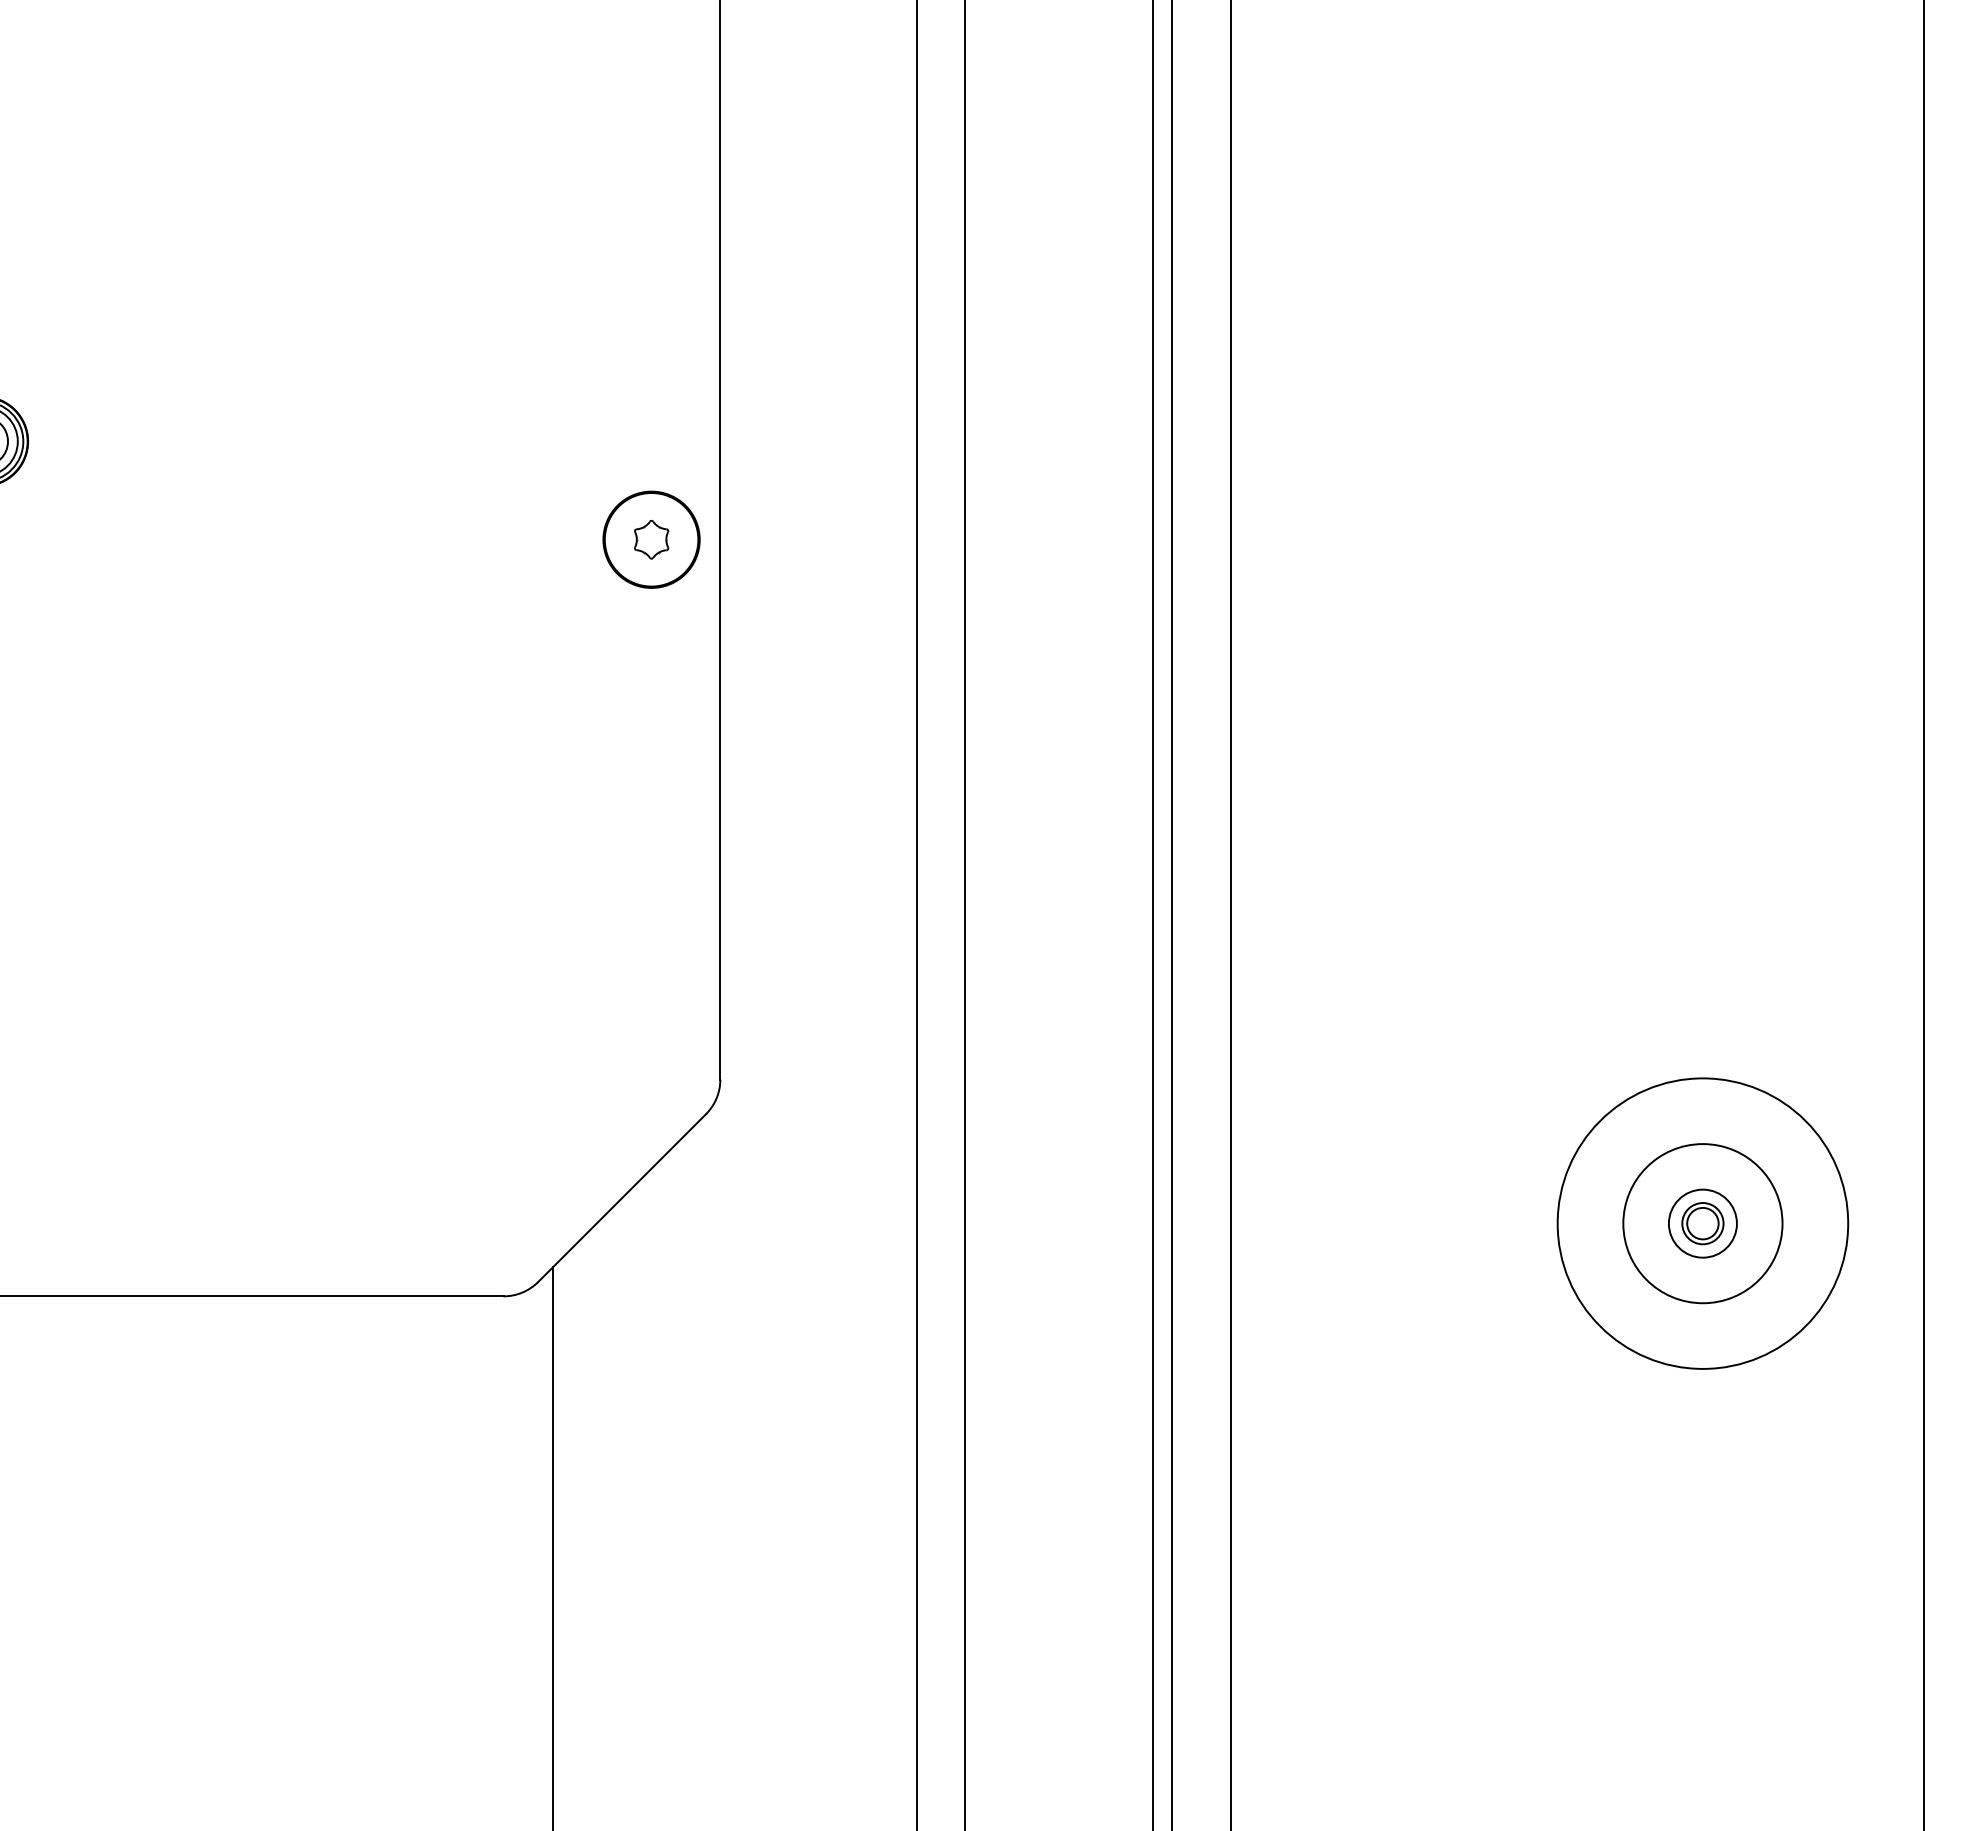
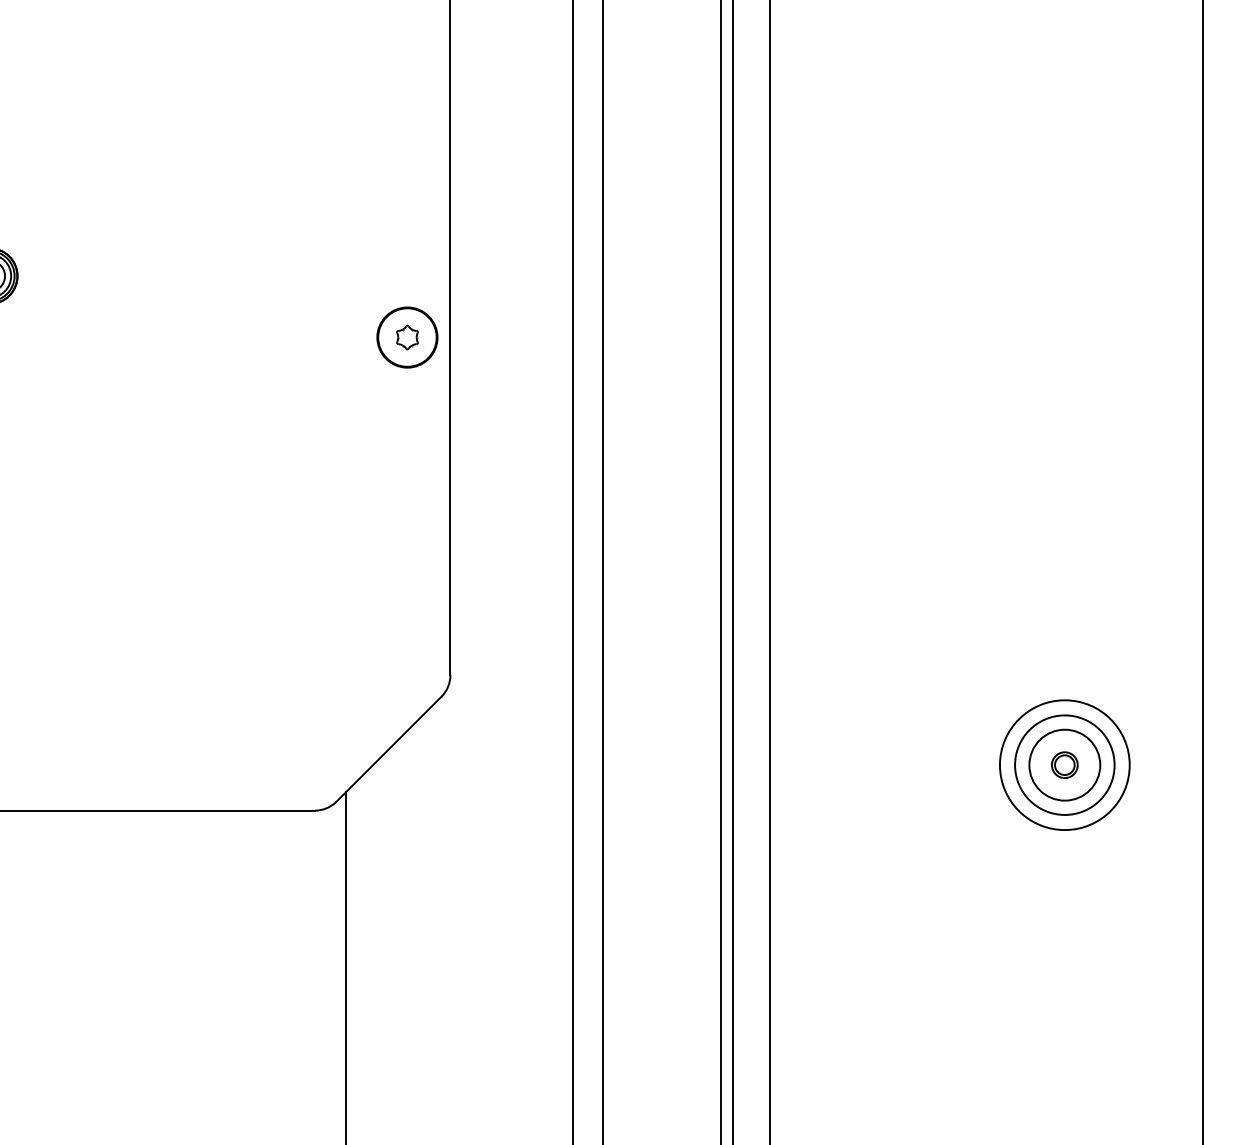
circle: (1702, 1222) -> (1064, 764), size x1.67
circle: (1702, 1224) -> (1064, 765), size x0.71

